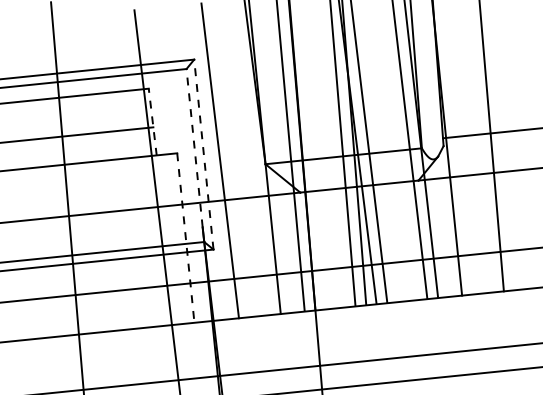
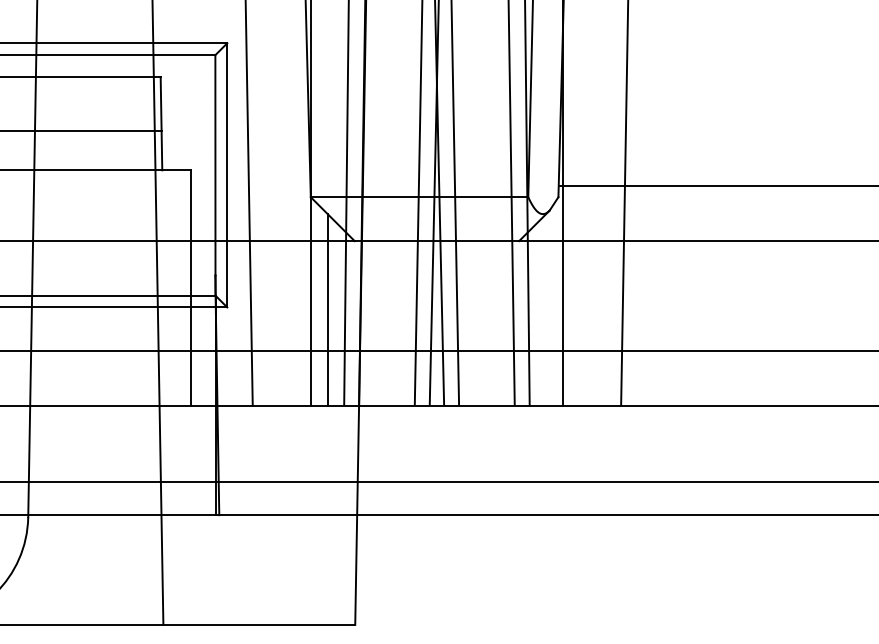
line: (152, 122) -> (161, 123), dashed -> solid
line: (194, 147) -> (215, 164), dashed -> solid
line: (203, 153) -> (227, 174), dashed -> solid
line: (185, 237) -> (190, 287), dashed -> solid
line: (285, 243) -> (327, 309), added

